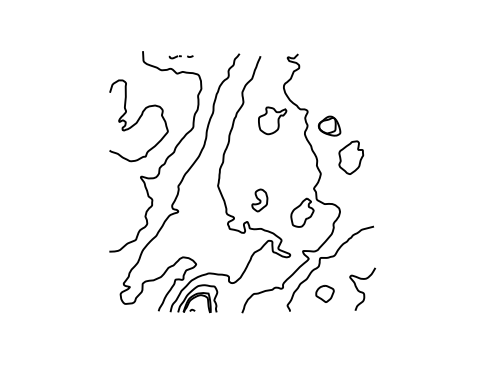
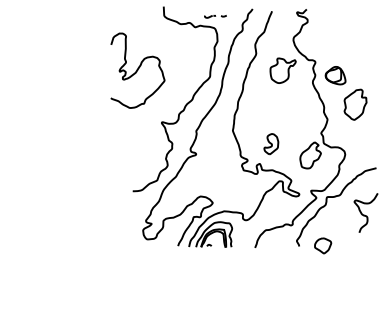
part: (180, 57) -> (214, 17), moved
curve: (138, 120) -> (137, 70), moved
curve: (362, 291) -> (365, 215), moved
part: (324, 293) -> (322, 245), moved

